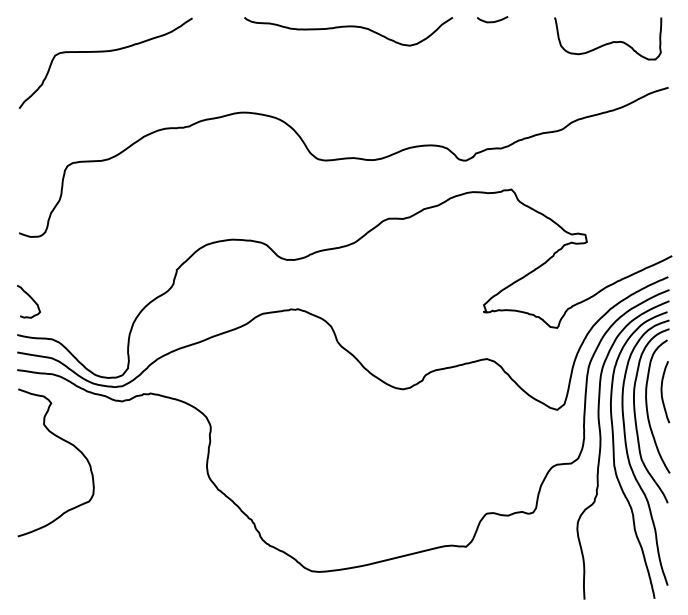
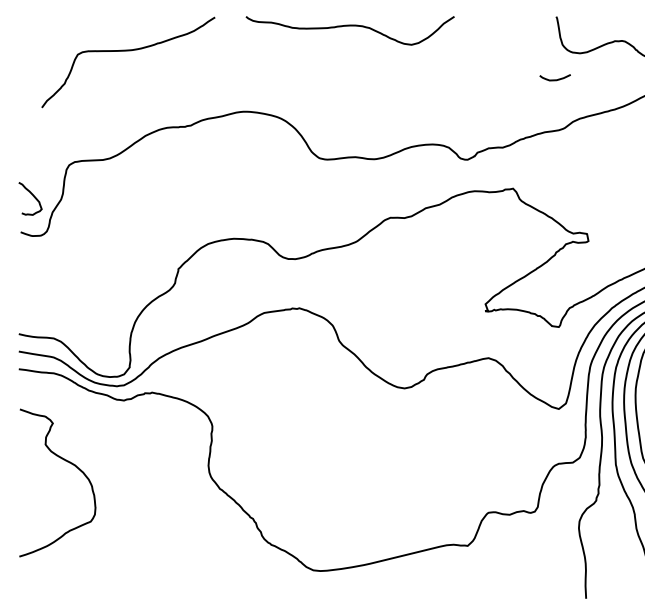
curve: (492, 21) -> (555, 79), moved
curve: (105, 52) -> (128, 51), moved
curve: (30, 298) -> (32, 195), moved
curve: (69, 444) -> (71, 464), moved

